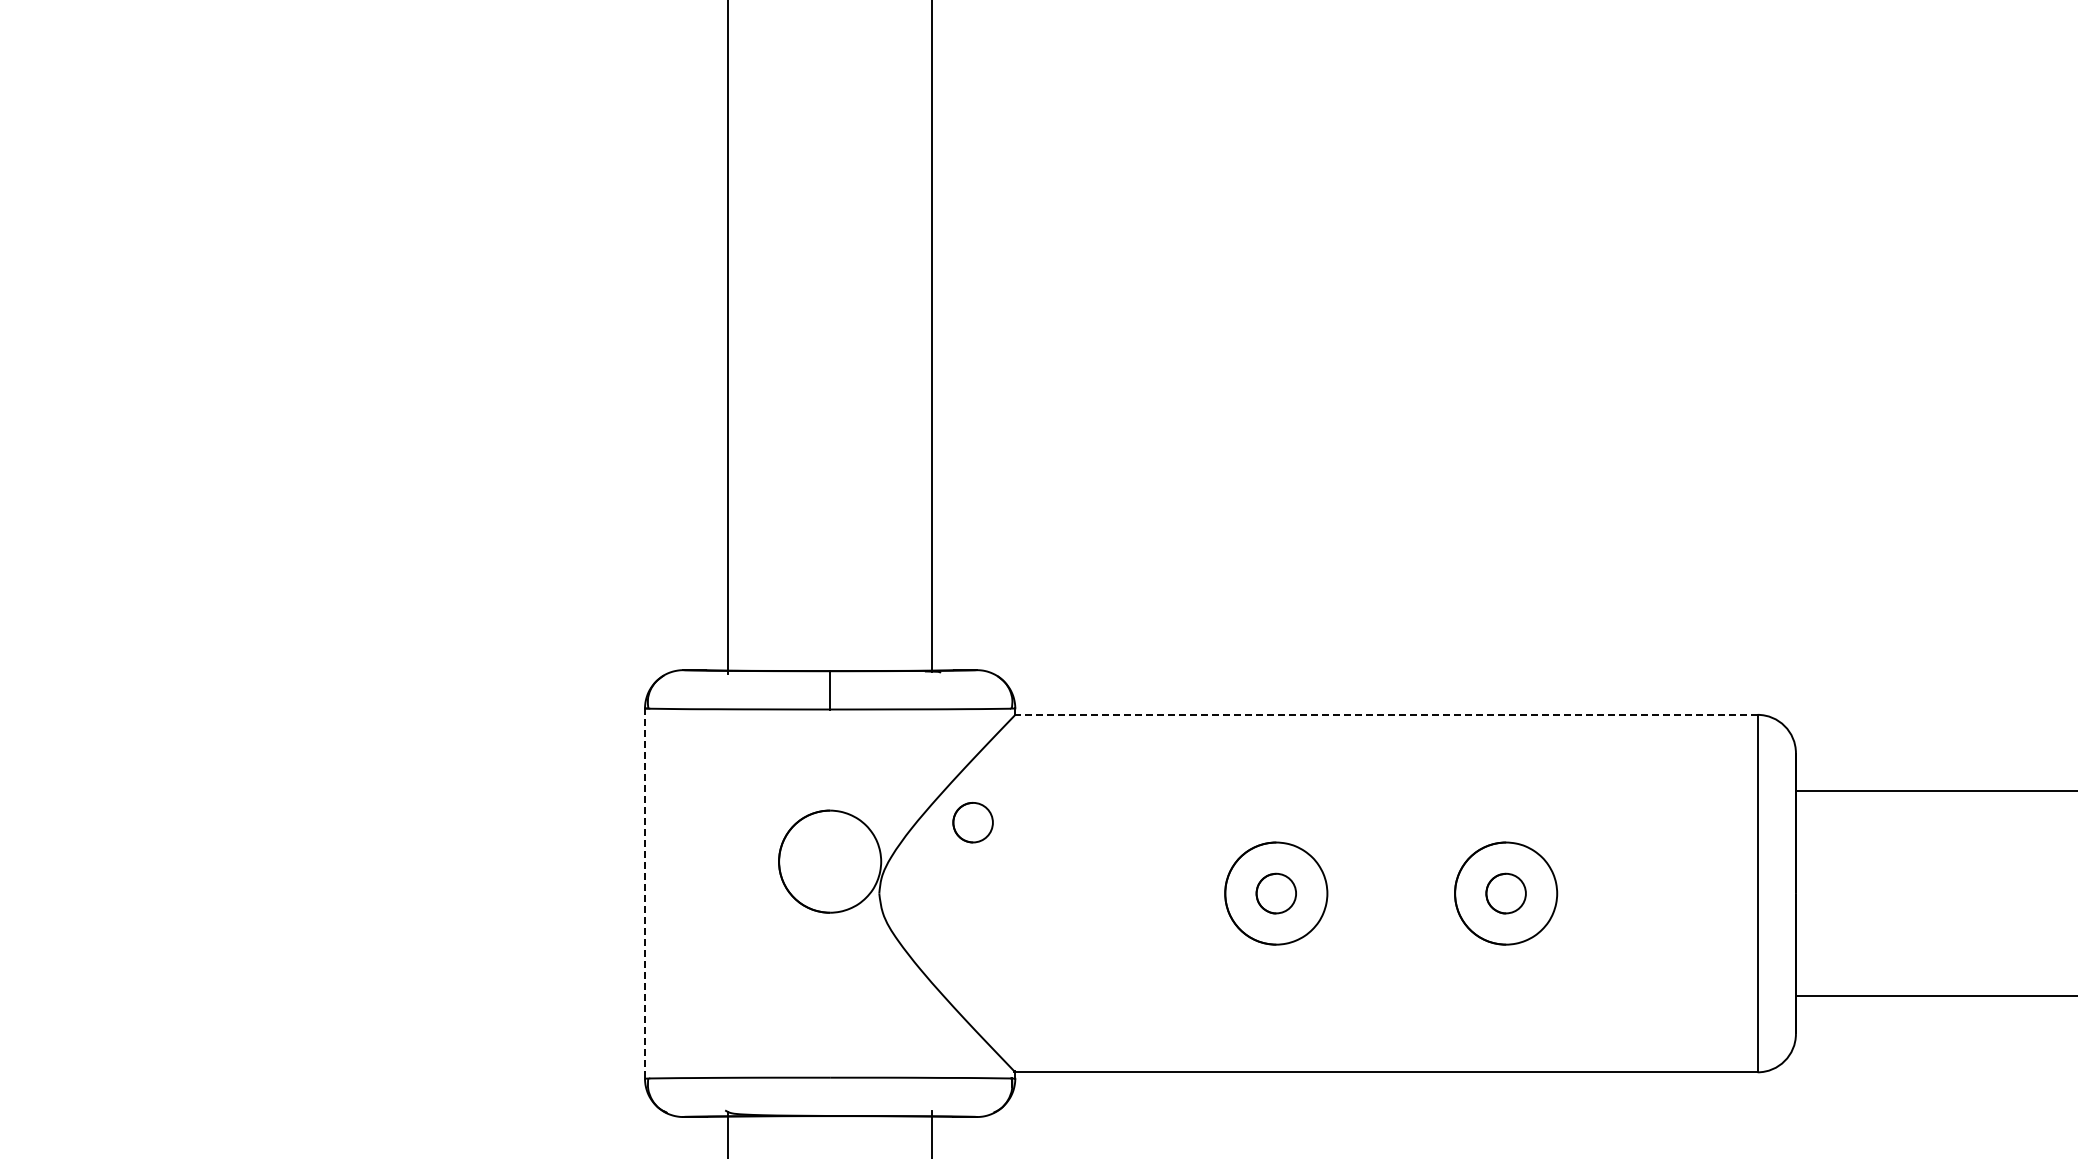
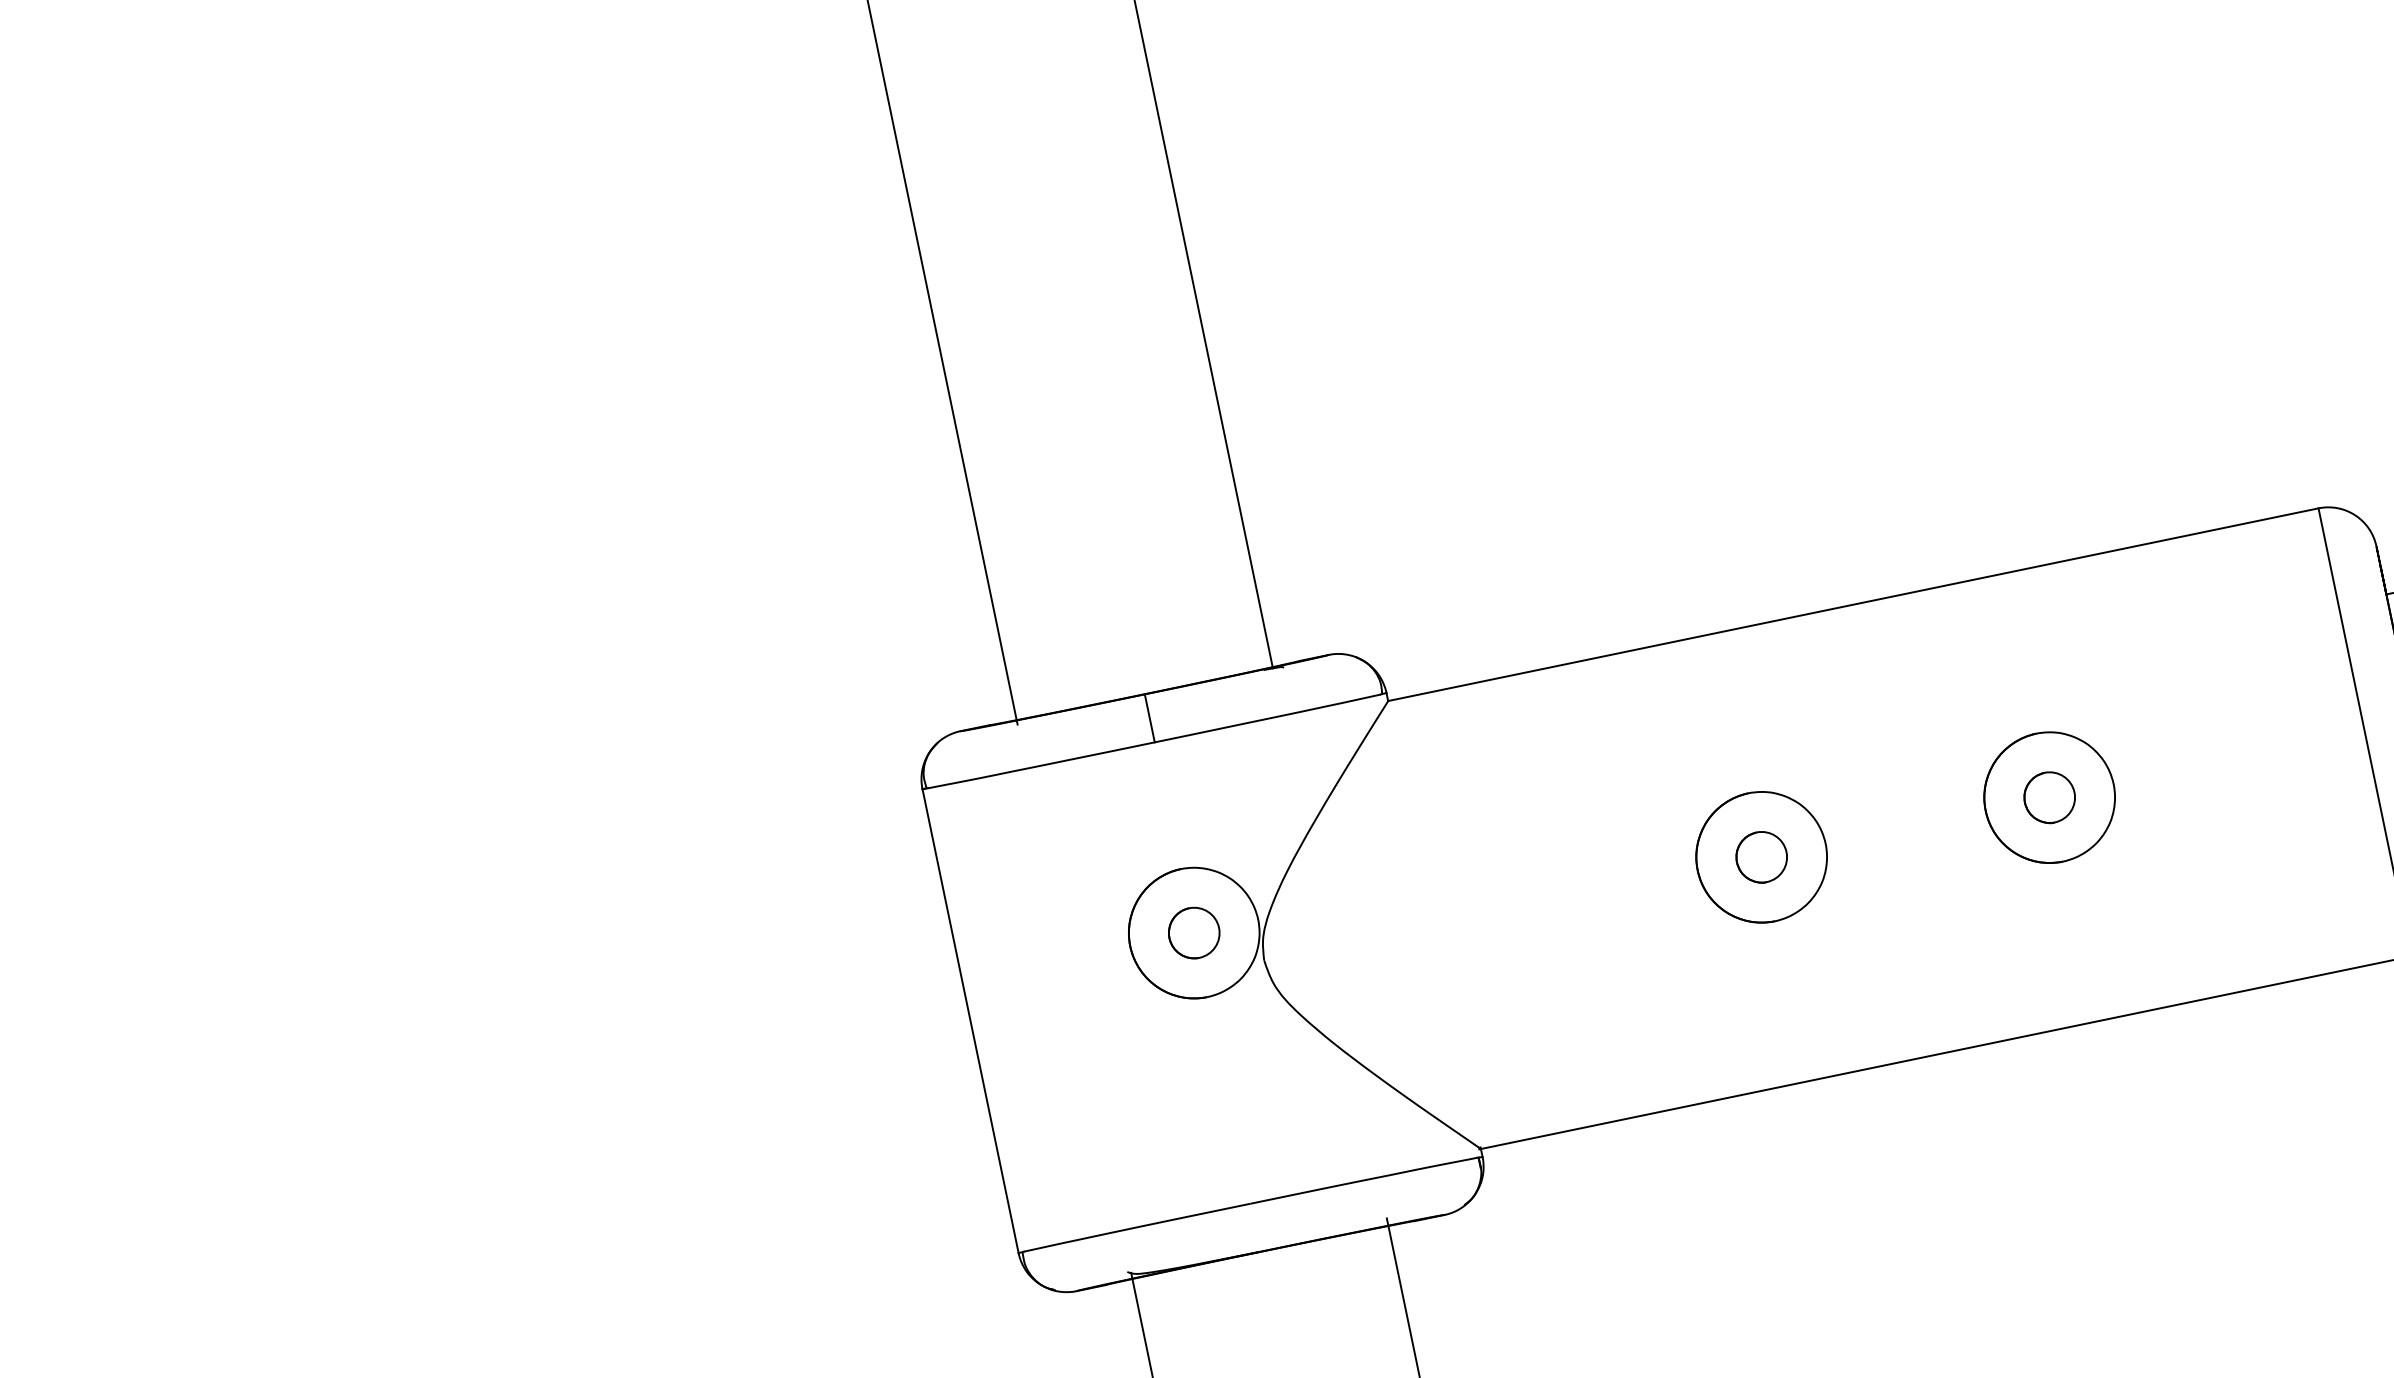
line: (1385, 714) -> (1852, 604), dashed -> solid
circle: (972, 822) -> (1193, 933), moved
line: (645, 894) -> (971, 1022), dashed -> solid

